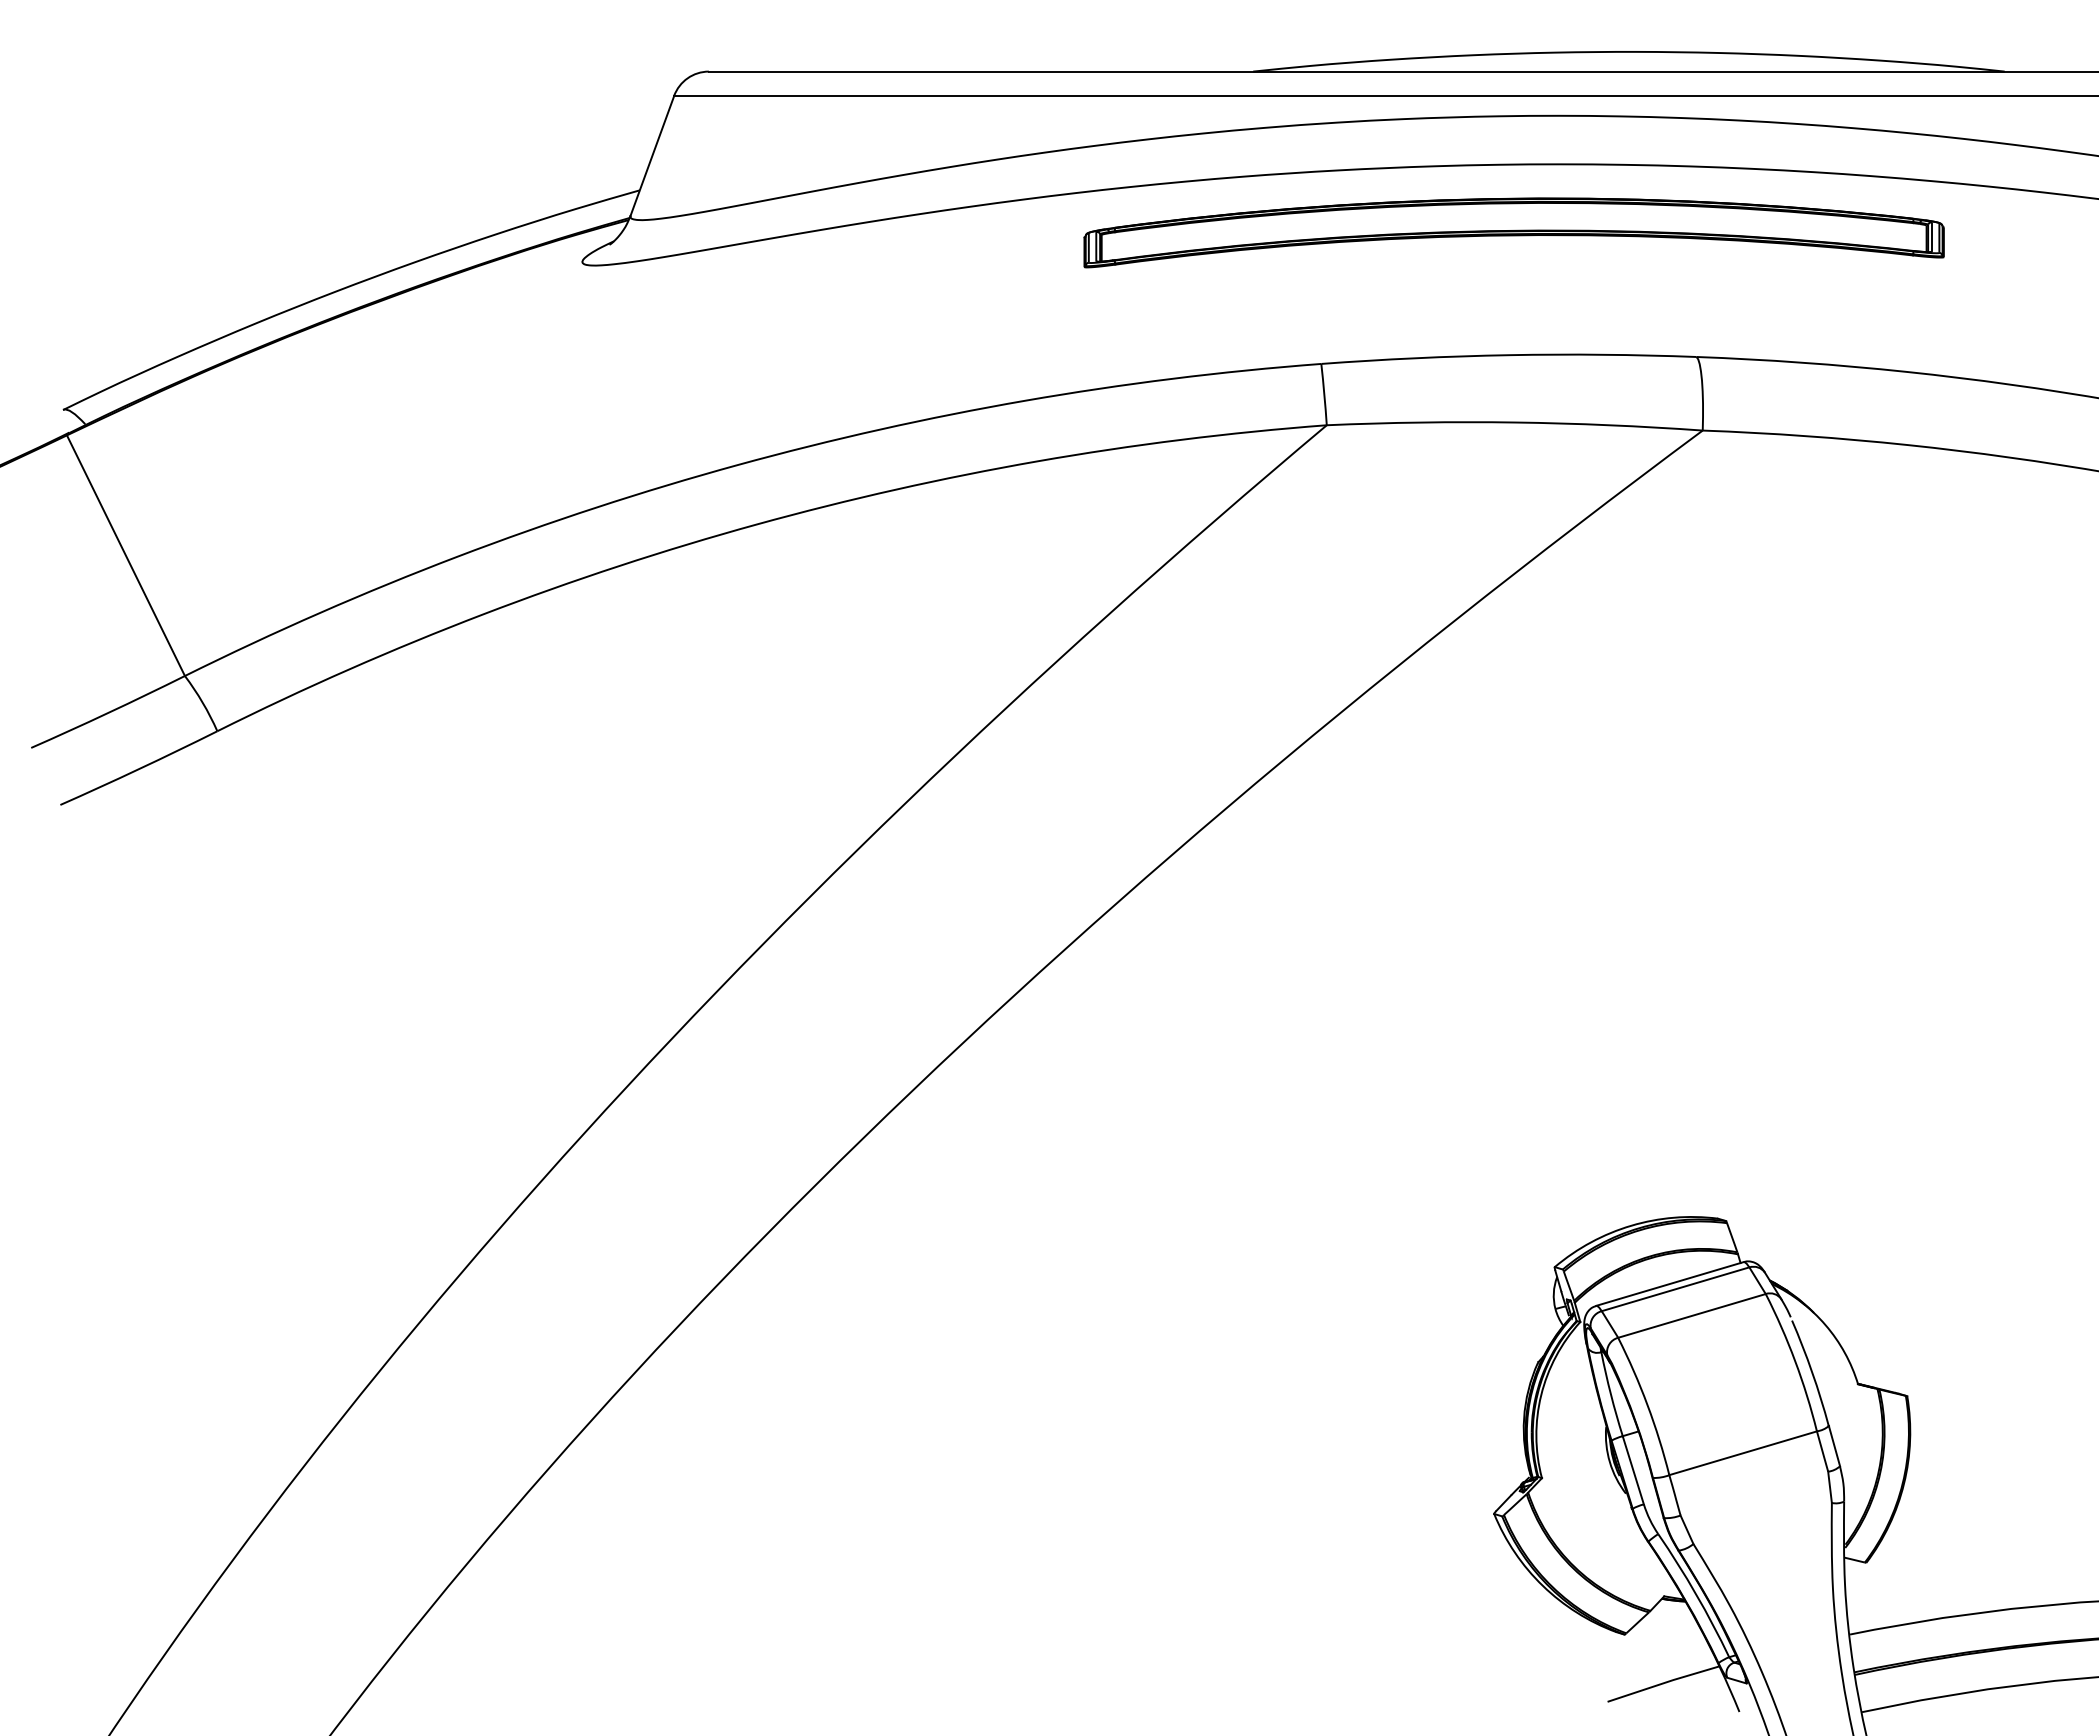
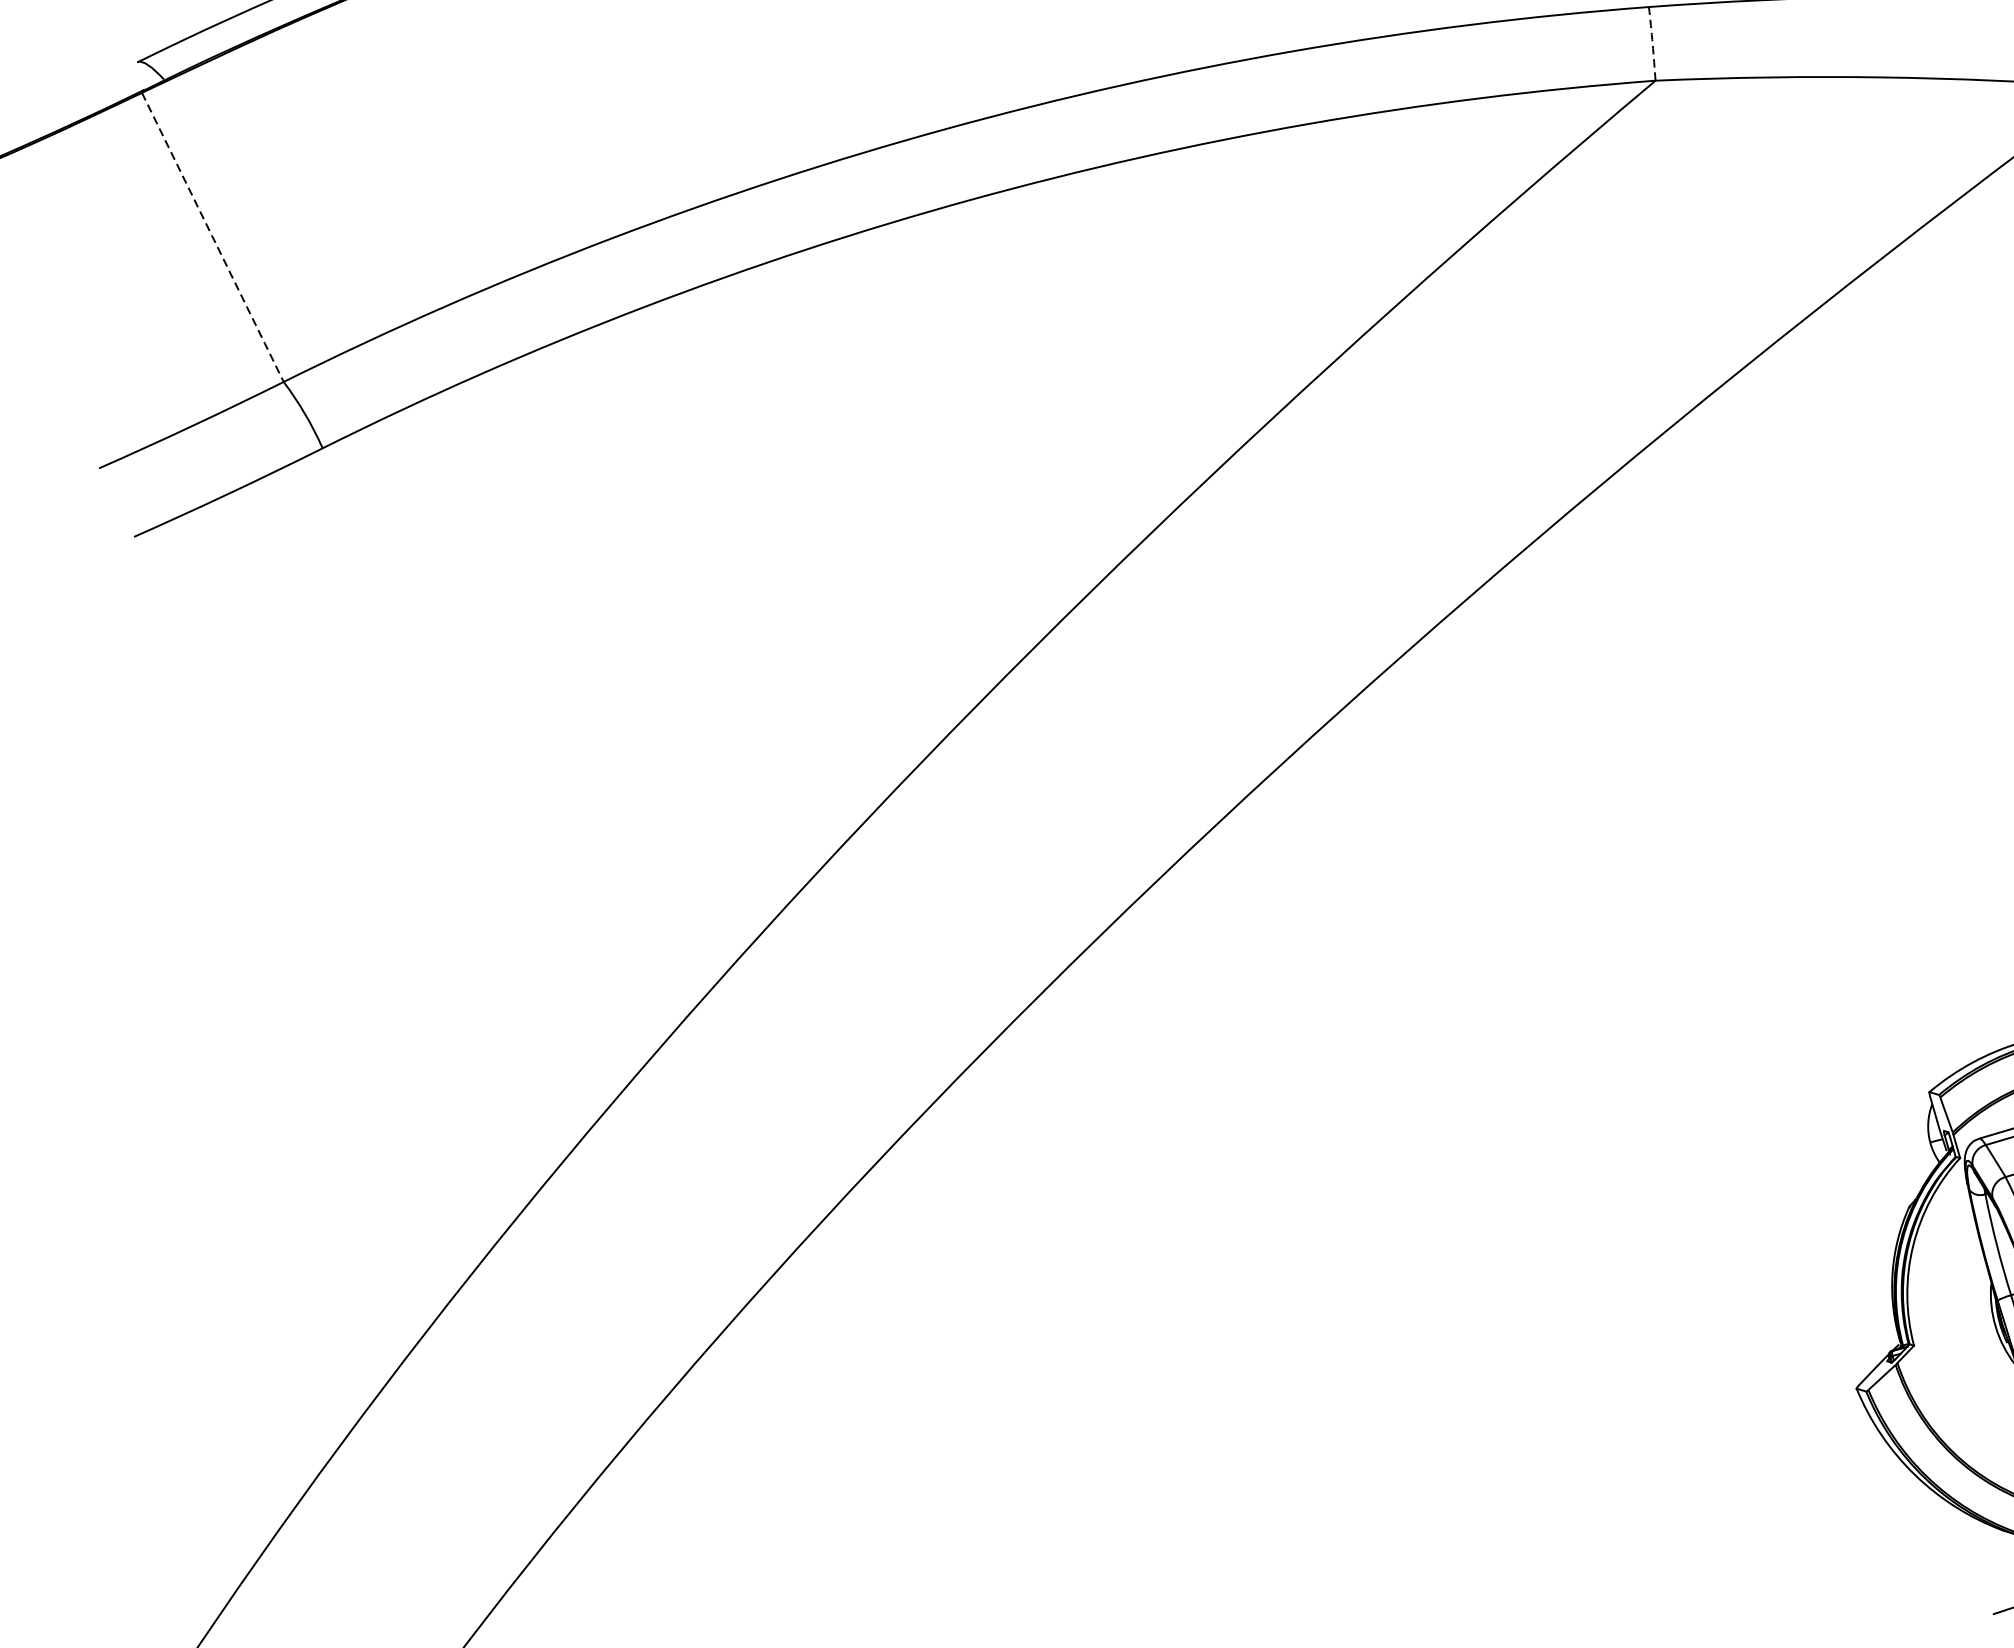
arc: (1324, 394) -> (1652, 43), solid -> dashed
line: (125, 555) -> (212, 237), solid -> dashed

